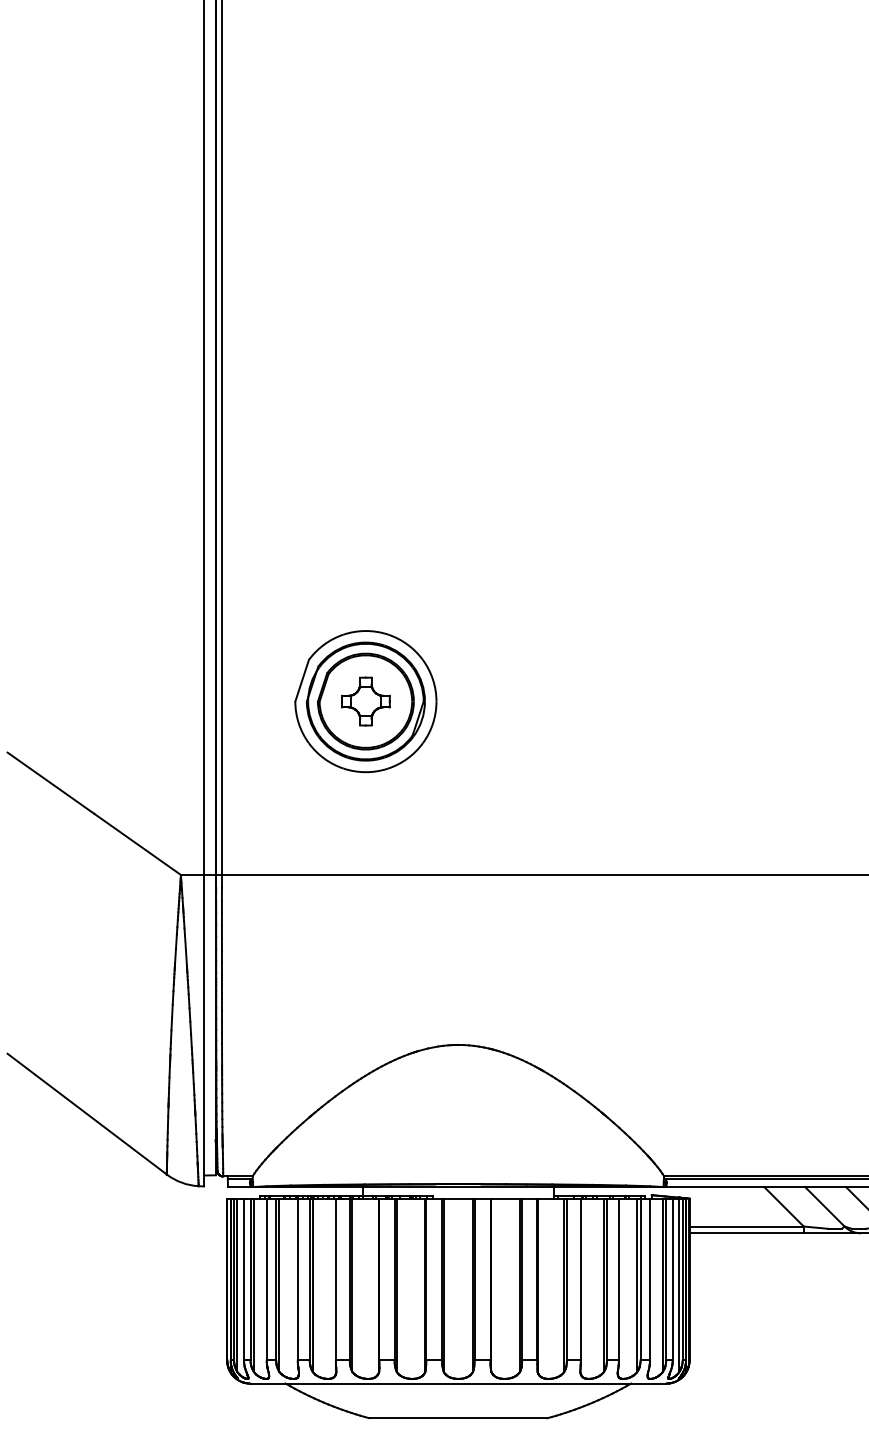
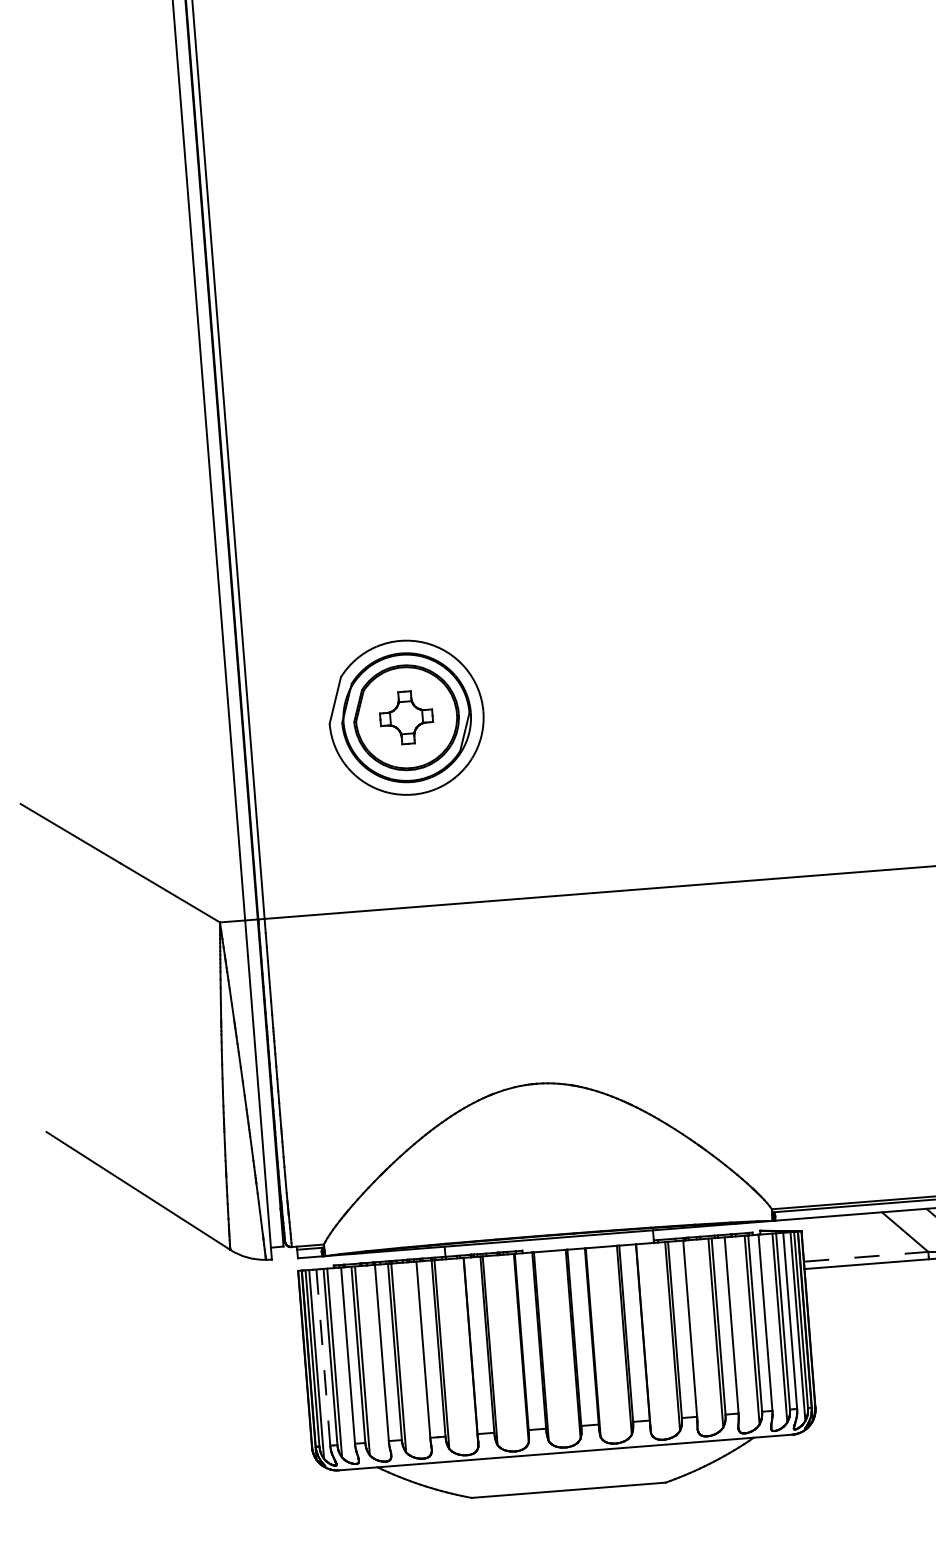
line: (747, 1226) -> (867, 1256), solid -> dashed
line: (244, 1279) -> (323, 1357), solid -> dashed

